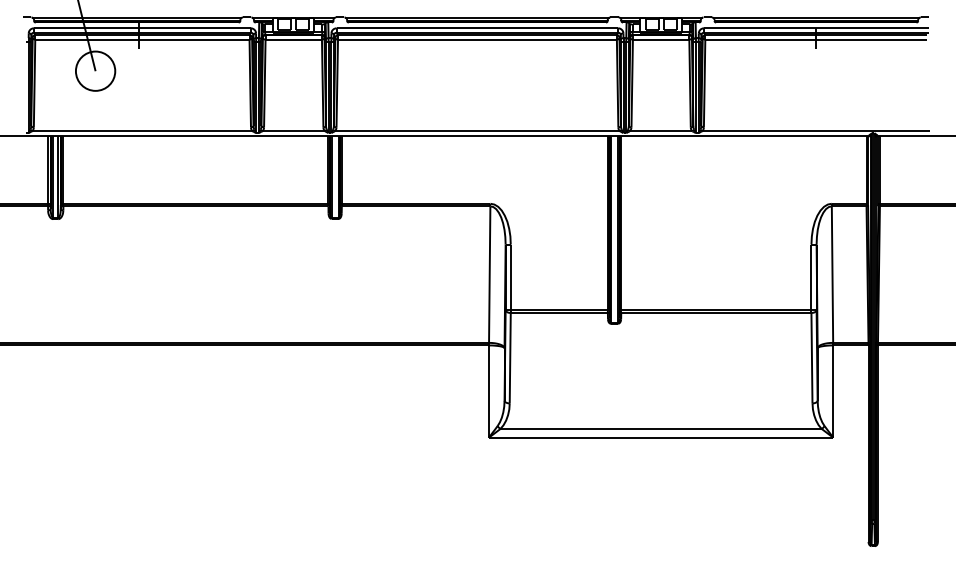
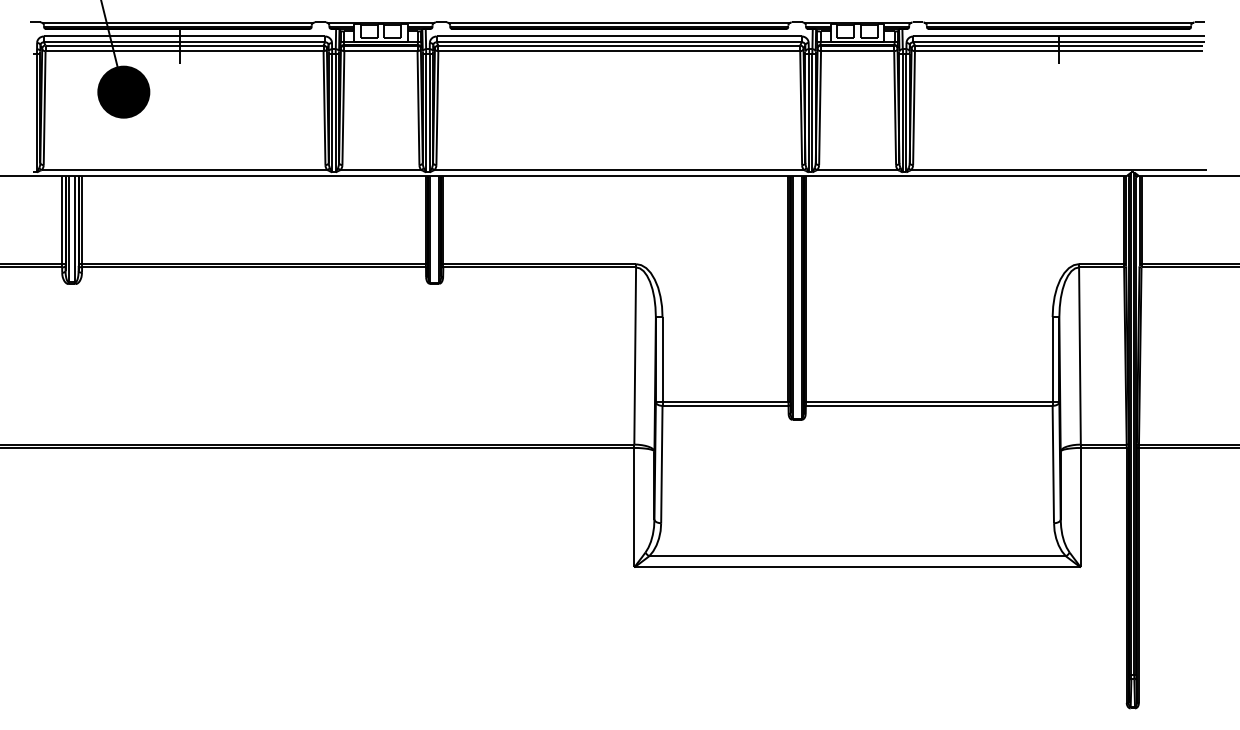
fill: (95, 70) -> (123, 91), added

